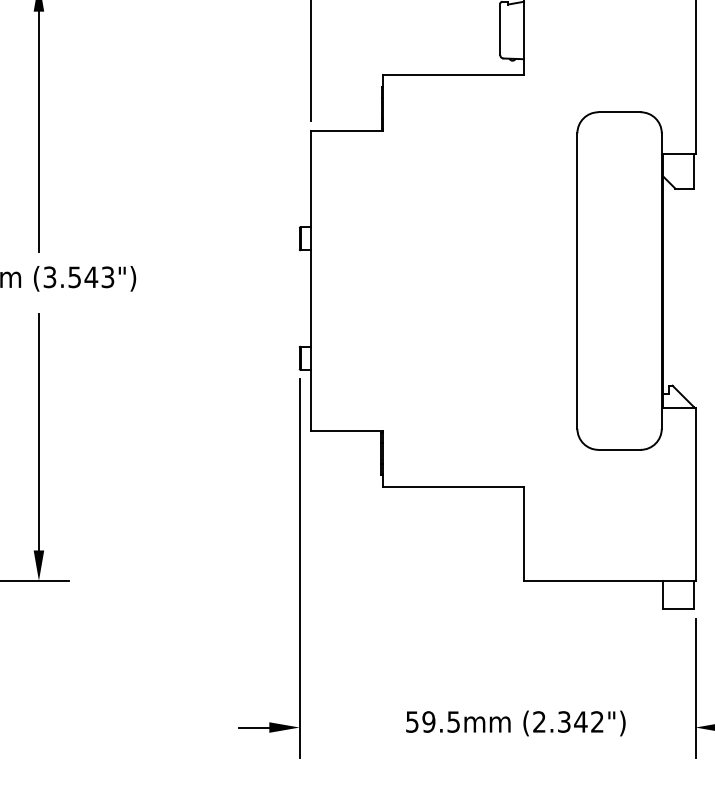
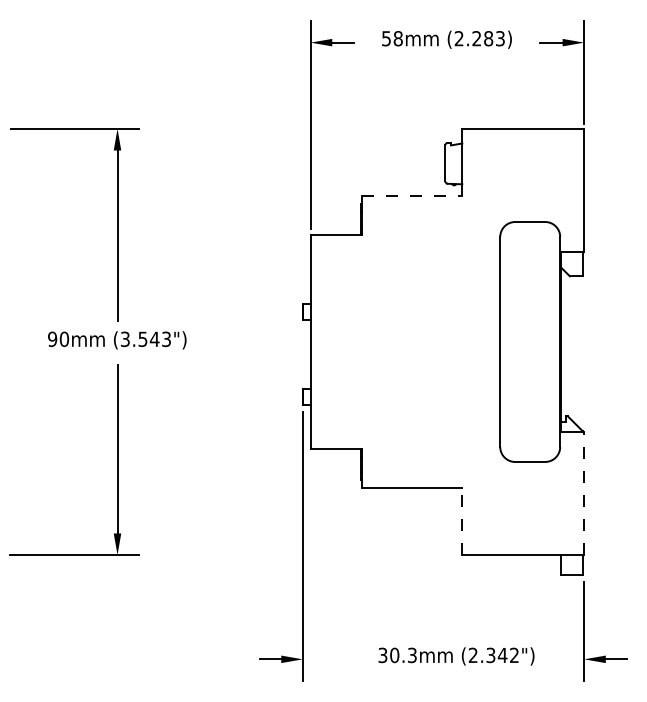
line: (453, 74) -> (412, 195), solid -> dashed
line: (695, 494) -> (584, 493), solid -> dashed
line: (524, 533) -> (462, 521), solid -> dashed
text: (432, 722) -> (397, 655), 59.5mm -> 30.3mm

